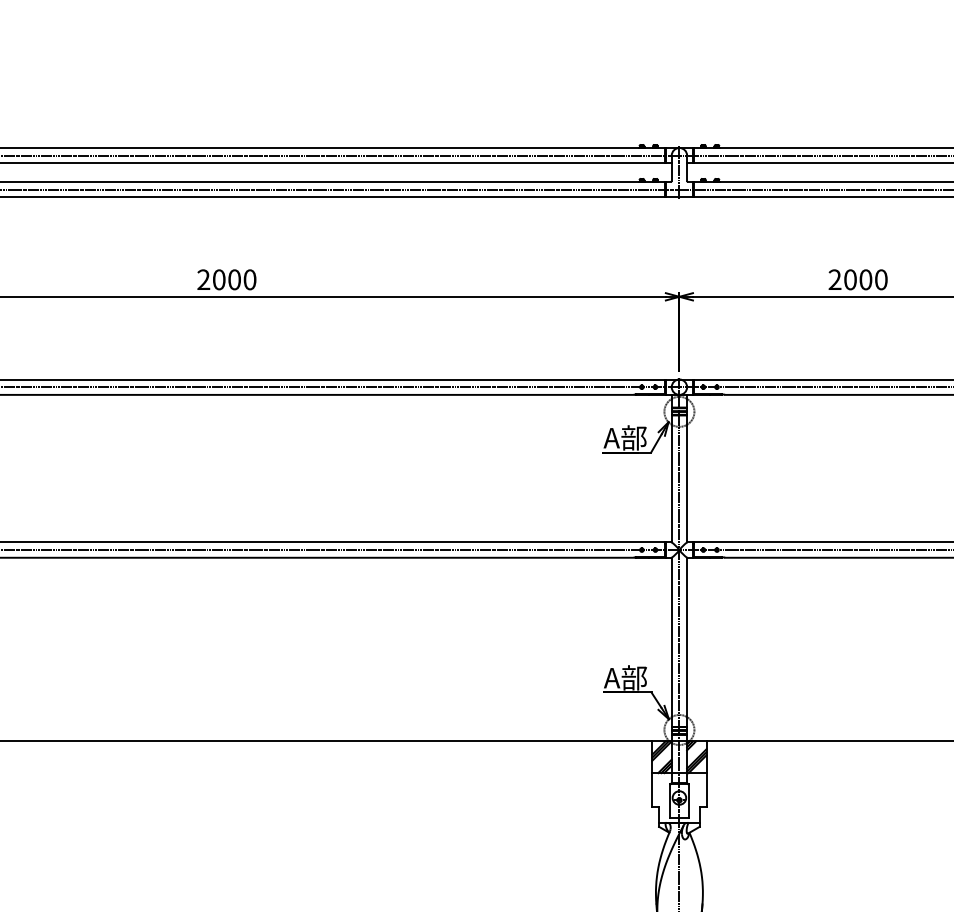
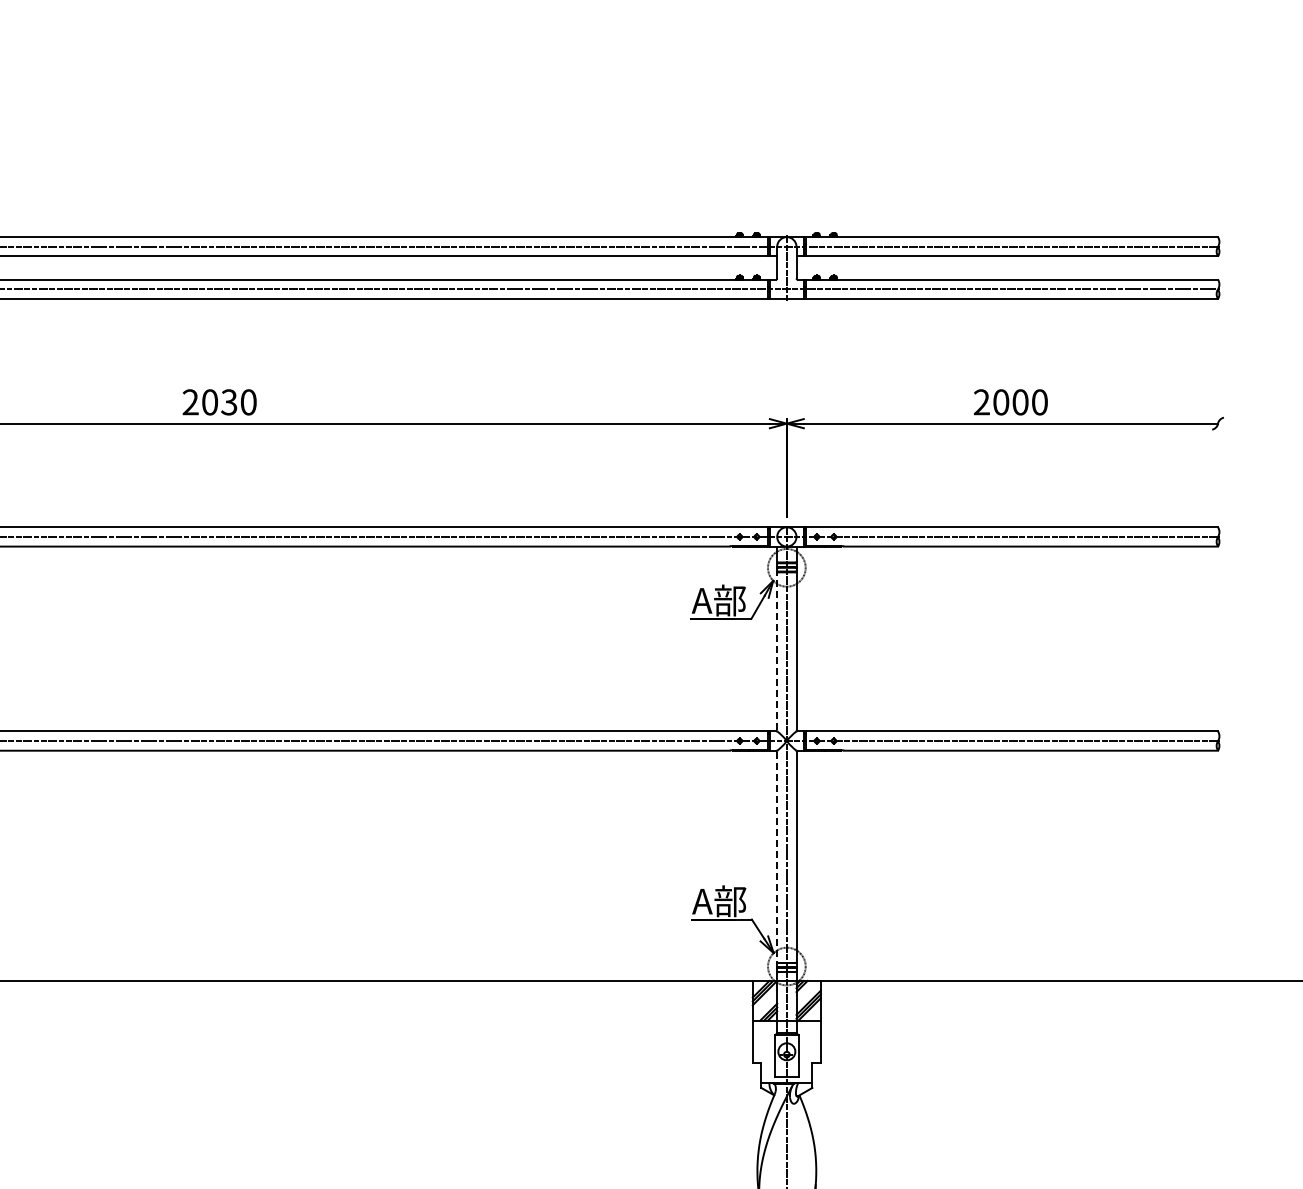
text: (234, 279) -> (229, 402), 2000 -> 2030
line: (671, 478) -> (777, 651), solid -> dashed
line: (671, 642) -> (777, 857), solid -> dashed

